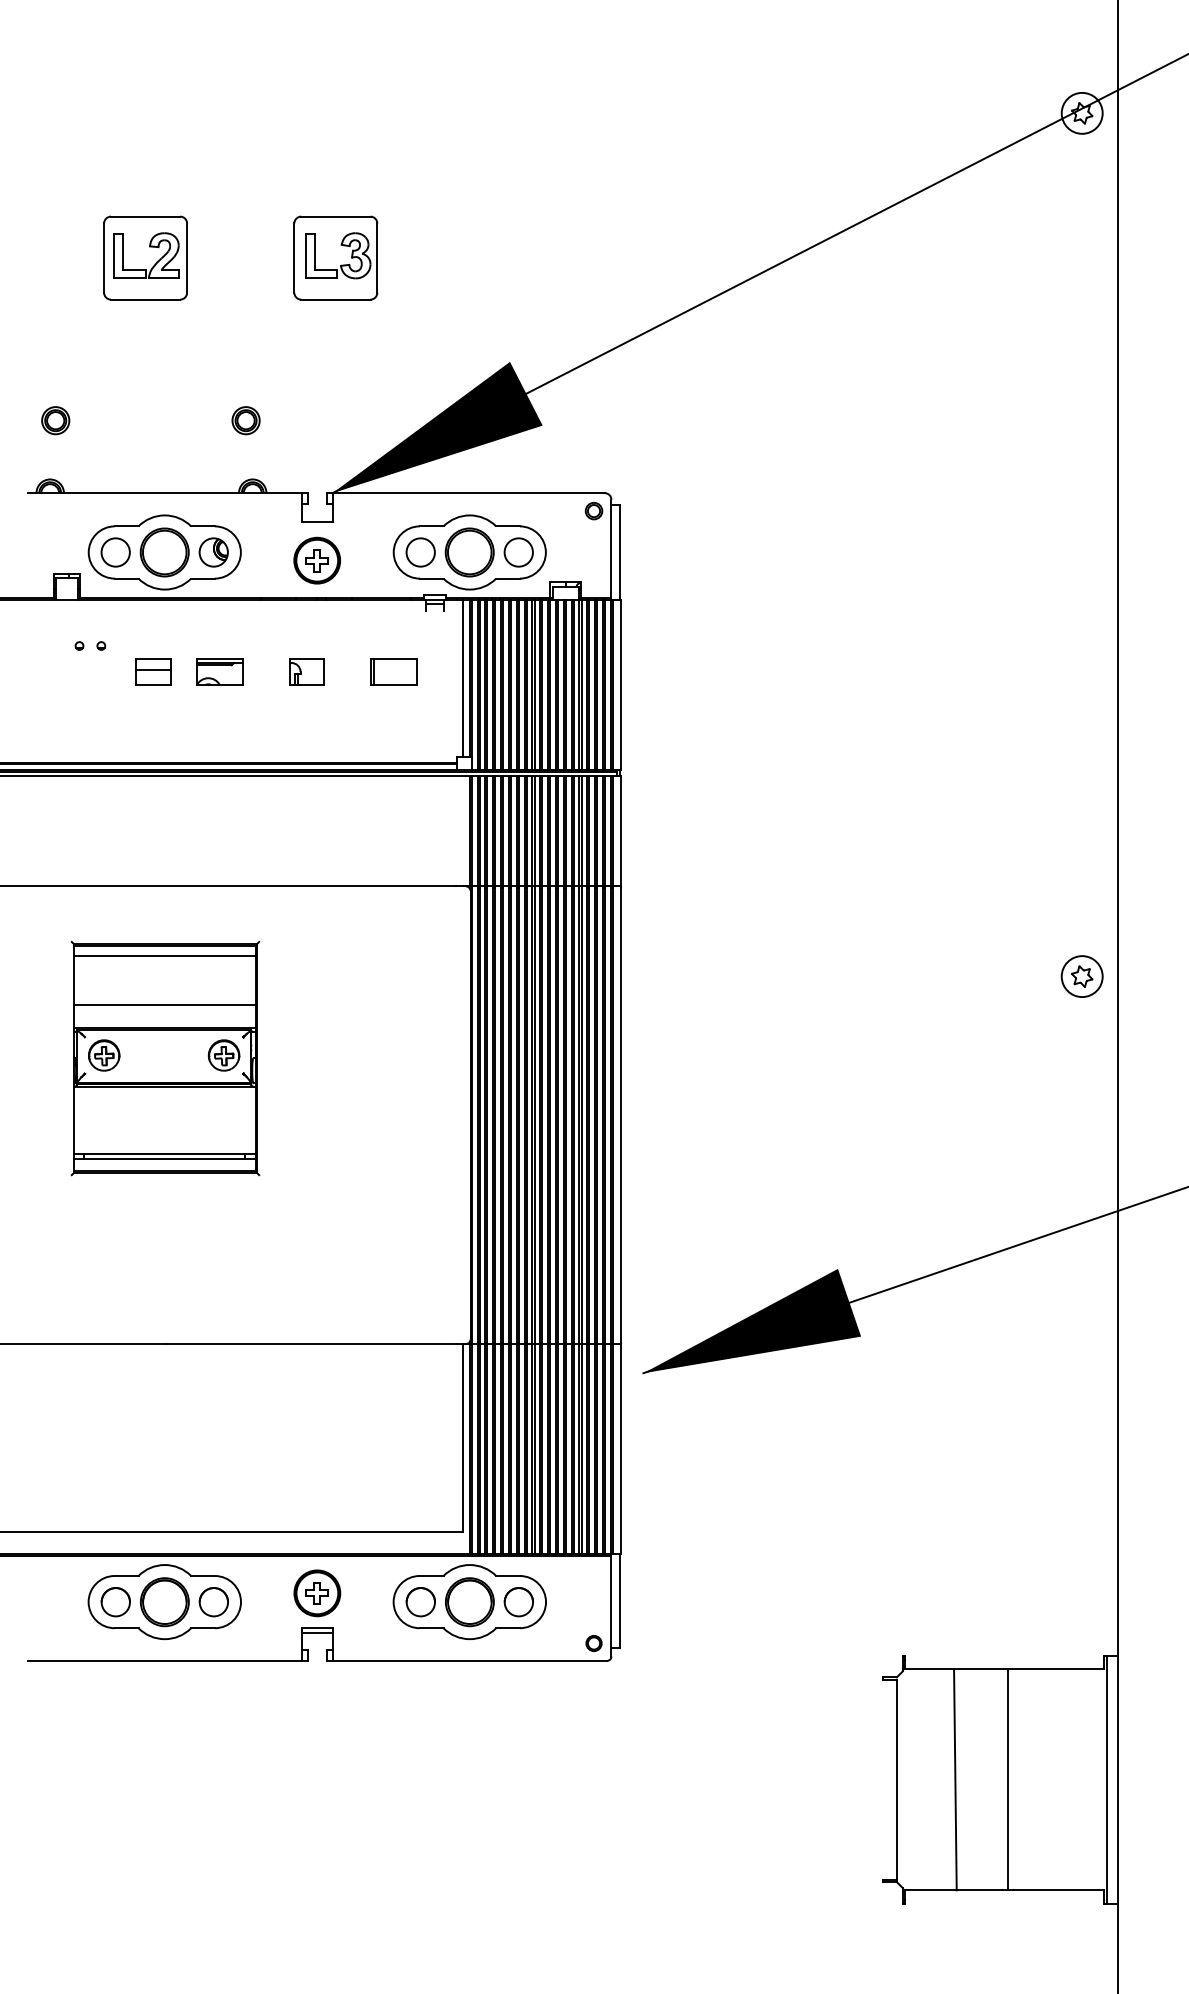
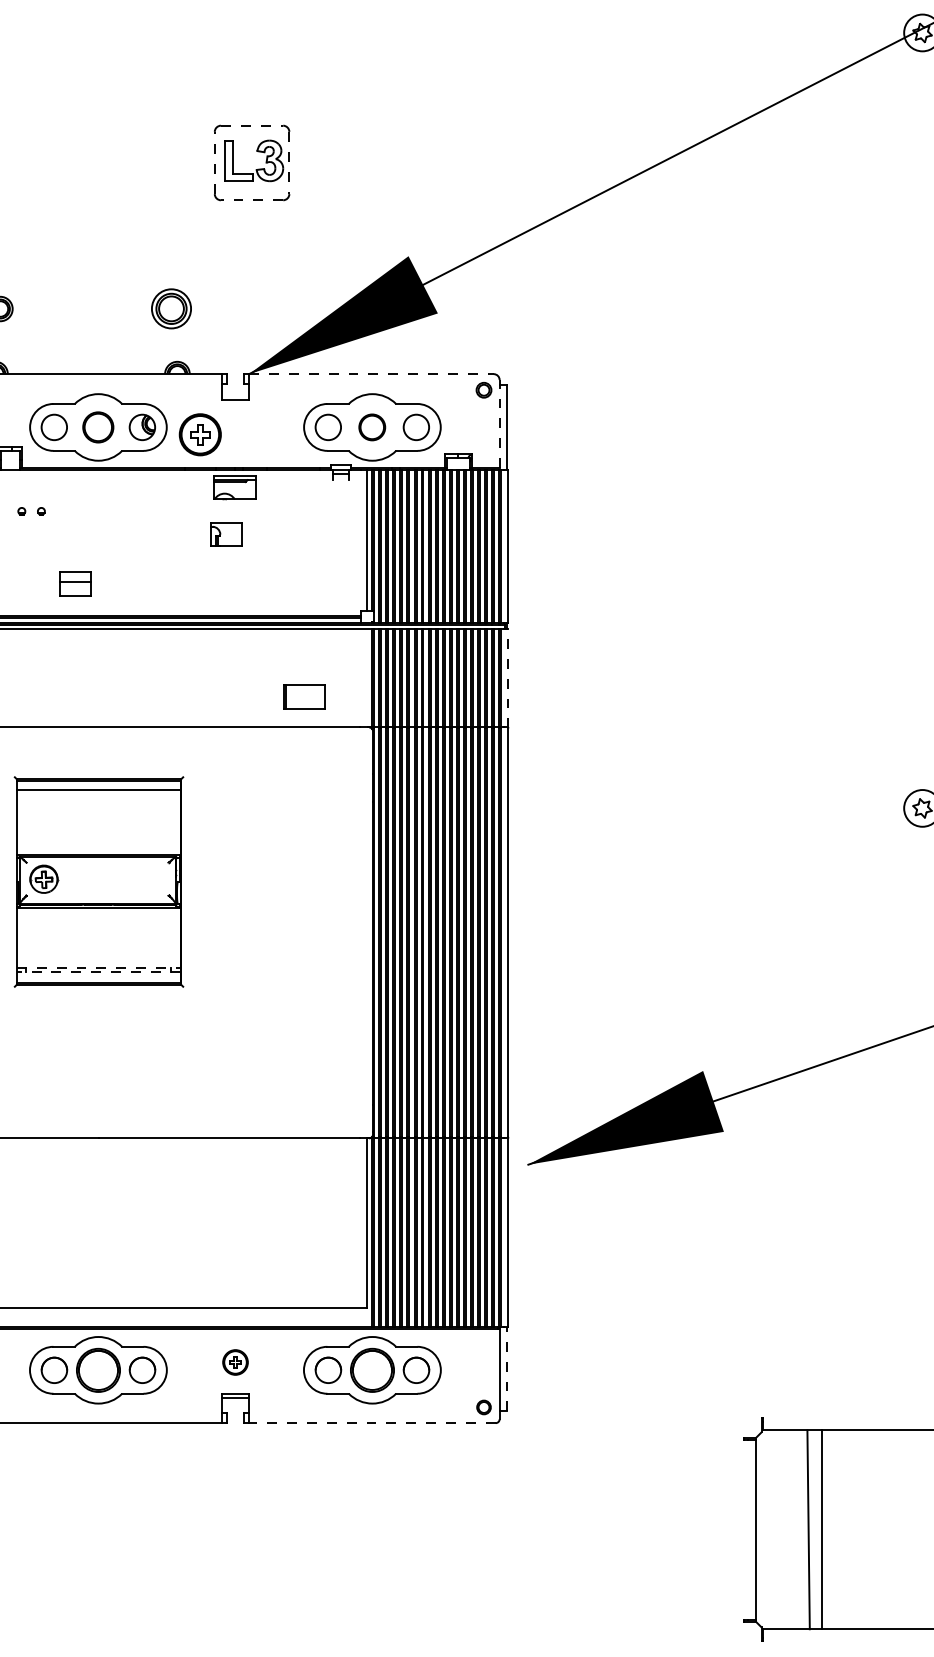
line: (335, 216) -> (251, 125), solid -> dashed
part: (145, 257) -> (81, 162), removed
line: (294, 258) -> (214, 163), solid -> dashed
line: (377, 258) -> (289, 163), solid -> dashed
line: (335, 299) -> (251, 200), solid -> dashed
part: (245, 420) -> (170, 308), size x1.6
line: (469, 493) -> (372, 374), solid -> dashed
line: (611, 548) -> (499, 423), solid -> dashed
part: (164, 552) -> (98, 427), size x0.7
part: (469, 552) -> (372, 427), size x0.6
part: (317, 560) -> (200, 434), moved
part: (153, 671) -> (75, 583), moved
part: (219, 671) -> (234, 487), moved
part: (393, 671) -> (303, 696), moved
line: (621, 831) -> (508, 678), solid -> dashed
line: (165, 1005) -> (99, 834), removed
part: (223, 1055) -> (151, 879), removed
line: (165, 1153) -> (99, 967), solid -> dashed
line: (164, 1159) -> (98, 972), solid -> dashed
part: (317, 1593) -> (235, 1362), size x0.6
line: (620, 1601) -> (507, 1369), solid -> dashed
line: (469, 1660) -> (372, 1422), solid -> dashed
line: (1007, 1779) -> (822, 1529), moved

